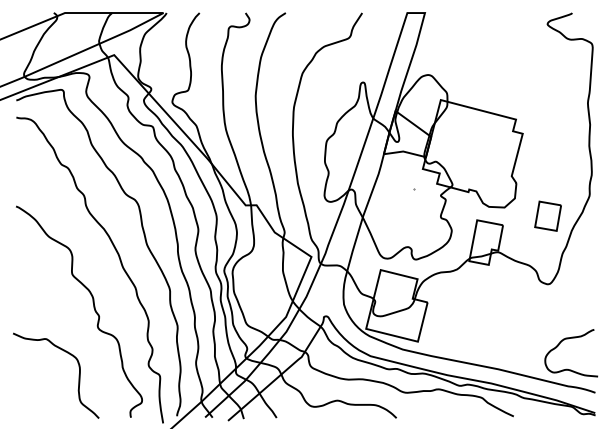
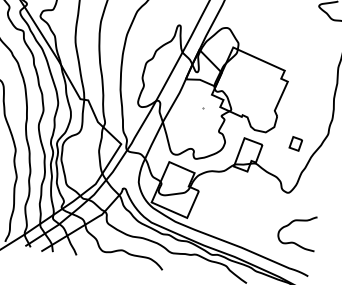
part: (547, 215) -> (295, 143), size x0.6
curve: (568, 339) -> (297, 221), moved

